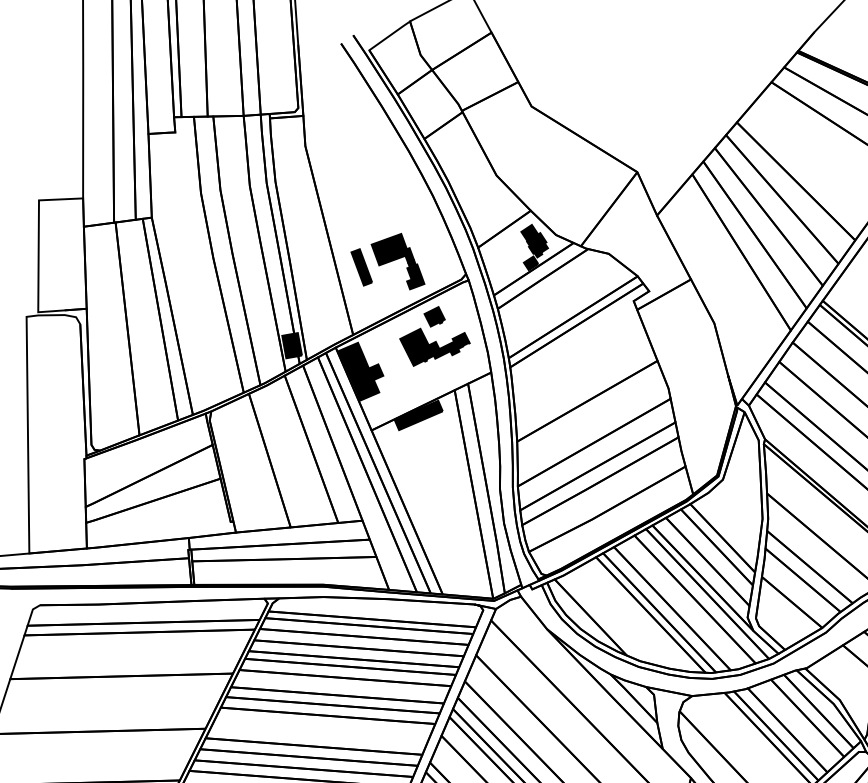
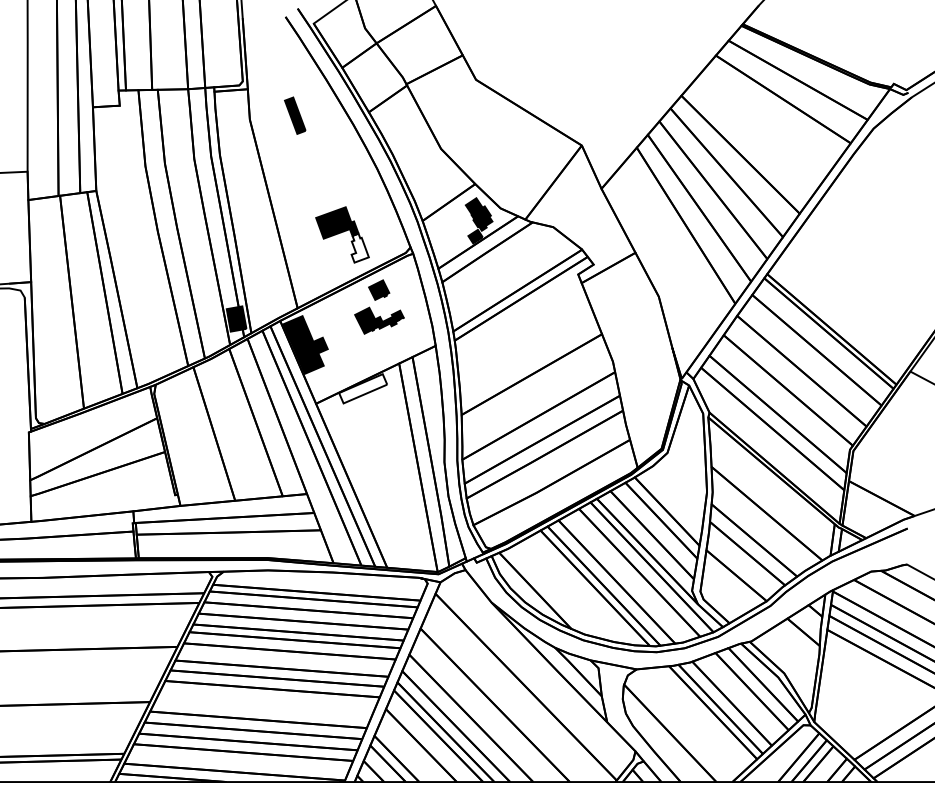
part: (362, 267) -> (295, 115), moved
fill: (415, 274) -> (359, 247), removed
part: (435, 347) -> (379, 320), size x0.7
fill: (419, 415) -> (363, 388), removed

